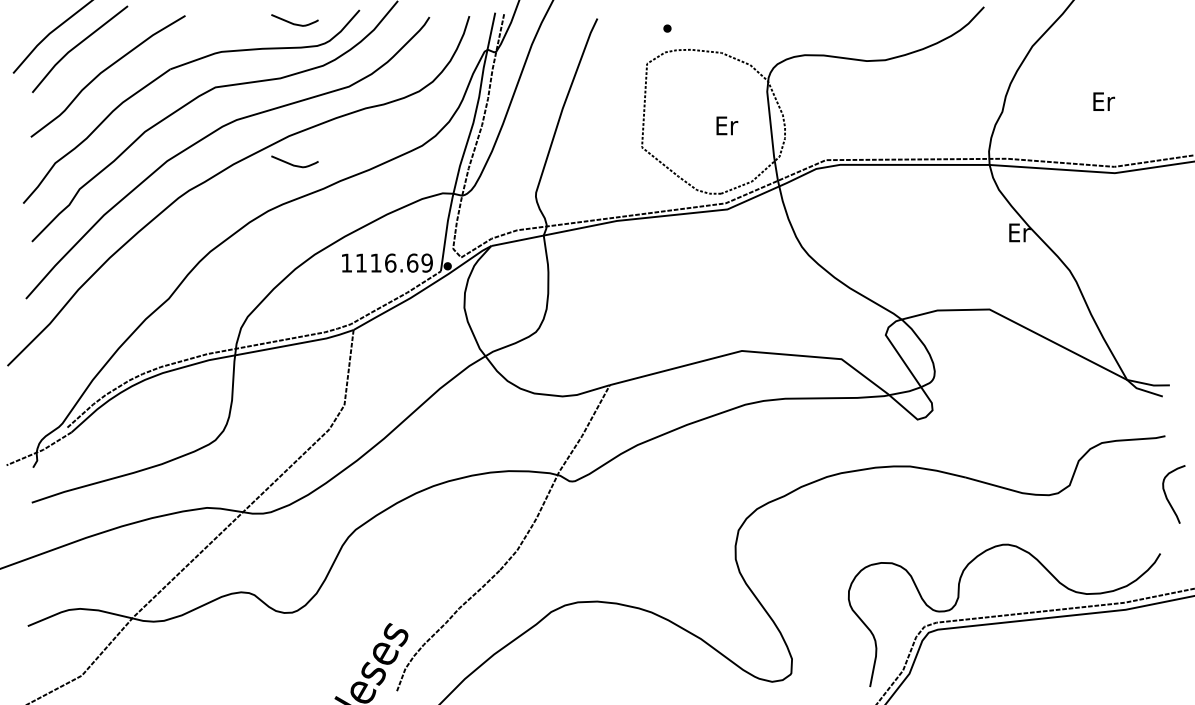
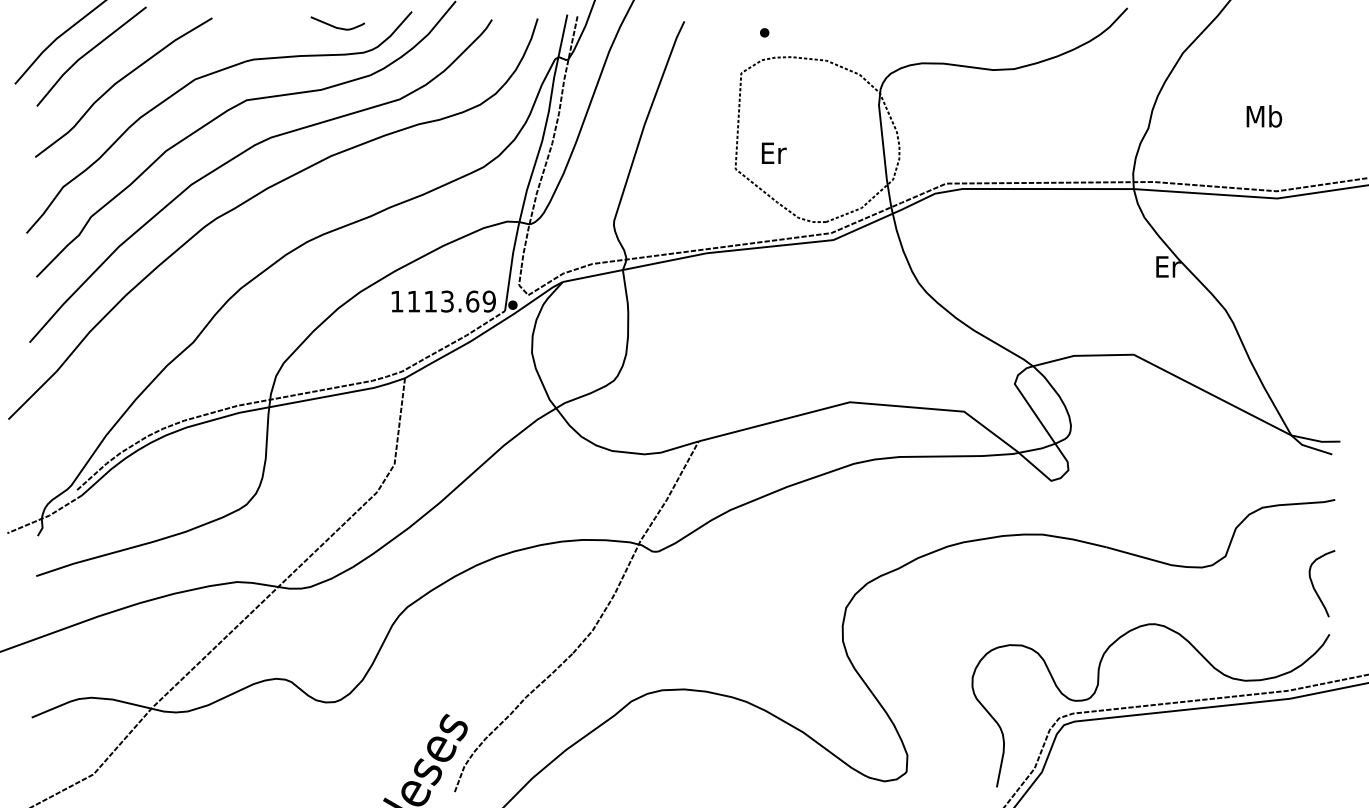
text: (1103, 101) -> (1264, 116), Er -> Mb
text: (727, 125) -> (774, 152), moved
curve: (293, 164) -> (336, 188), removed
text: (390, 263) -> (447, 301), 1116.69 -> 1113.69
curve: (1167, 496) -> (1314, 586), moved

